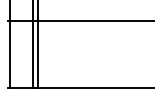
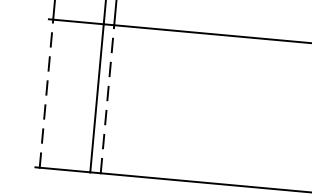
line: (10, 54) -> (47, 93), solid -> dashed
line: (38, 54) -> (108, 99), solid -> dashed

